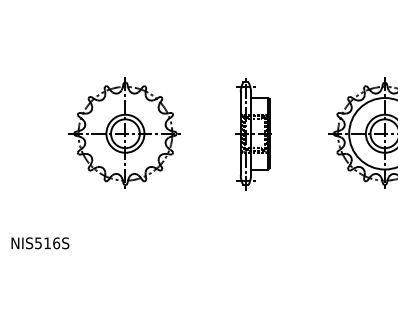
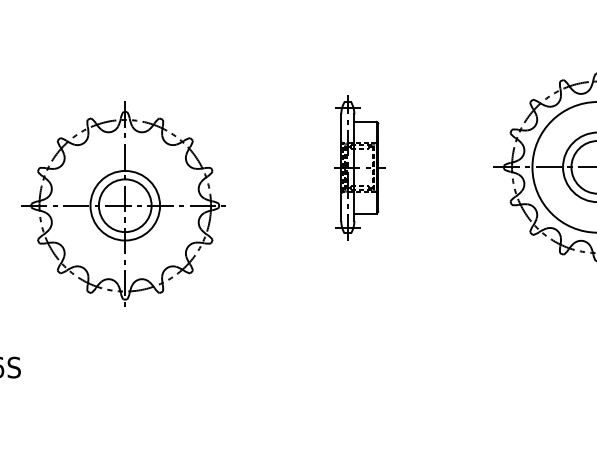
part: (124, 132) -> (123, 203), moved
part: (253, 134) -> (357, 168), size x0.7

